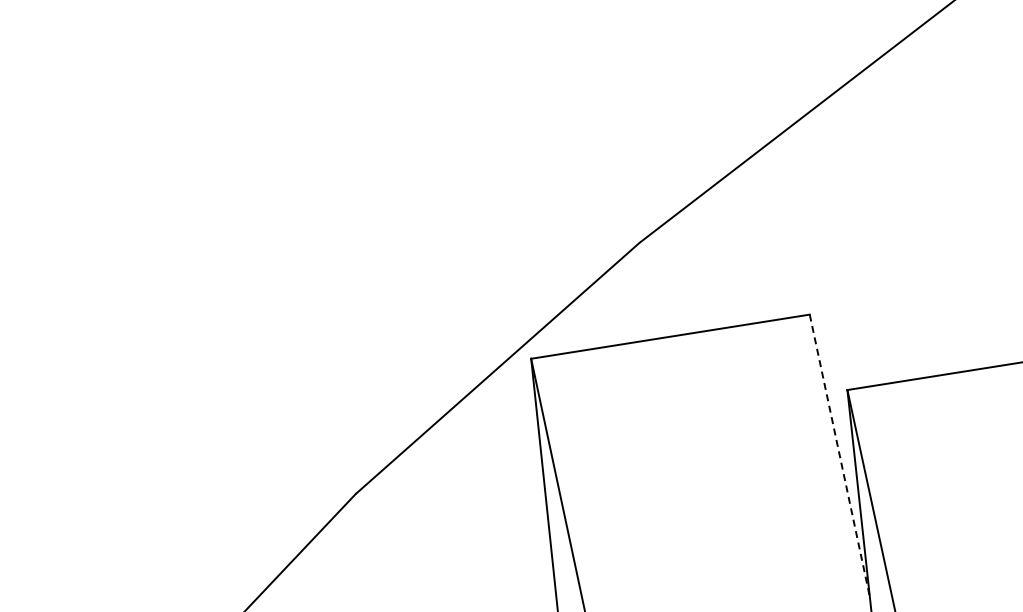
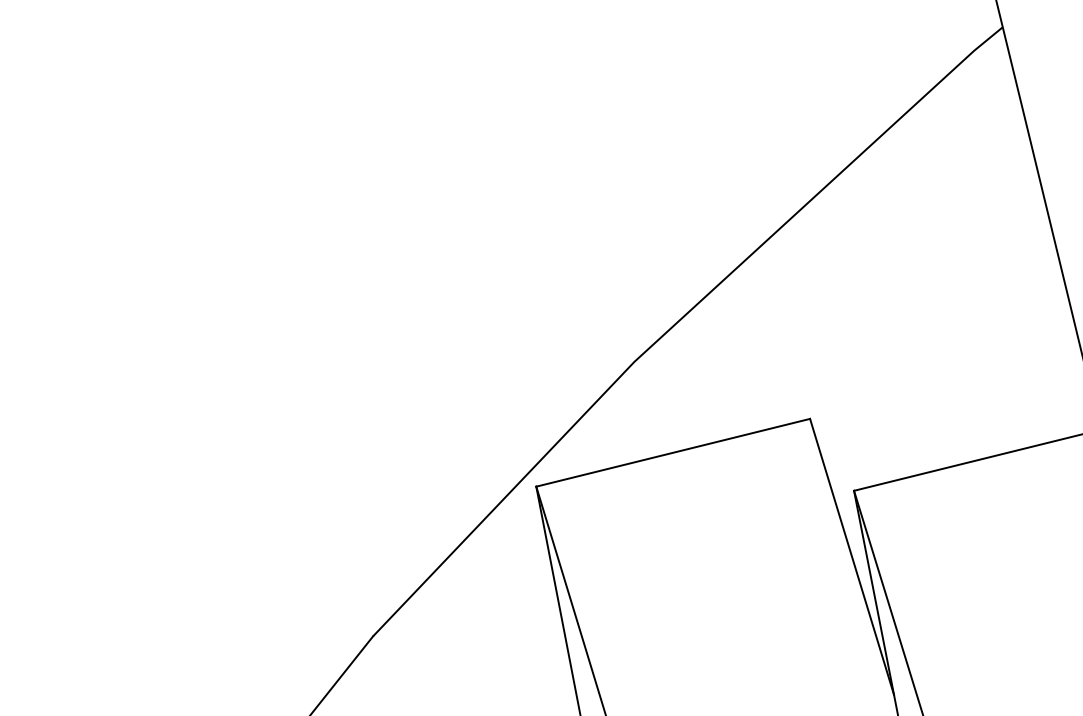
line: (840, 456) -> (852, 557), dashed -> solid

